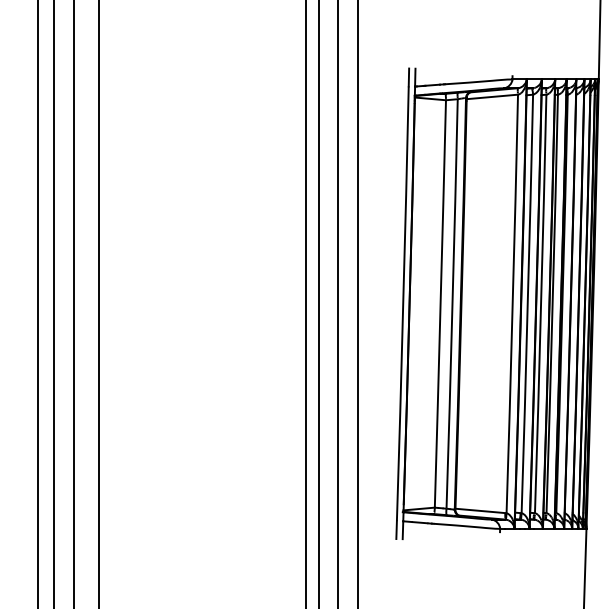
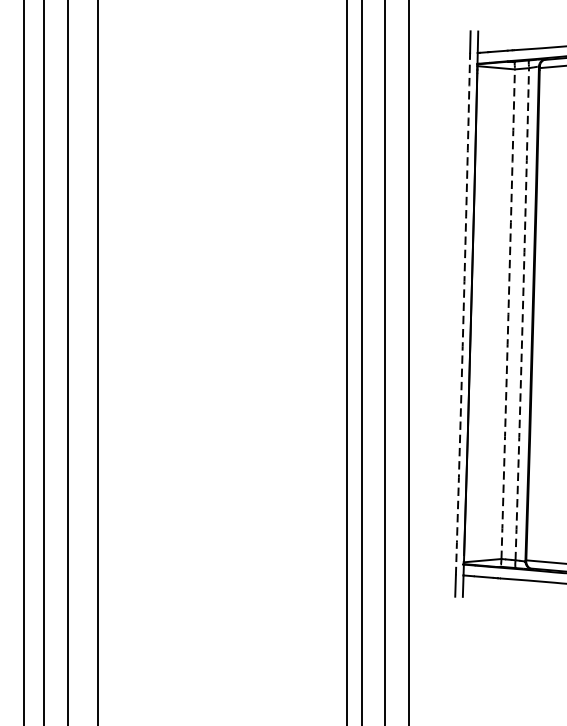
arc: (403, 303) -> (463, 313), solid -> dashed
arc: (440, 303) -> (508, 313), solid -> dashed
arc: (452, 303) -> (522, 313), solid -> dashed

